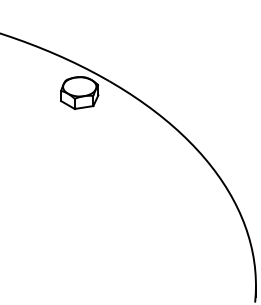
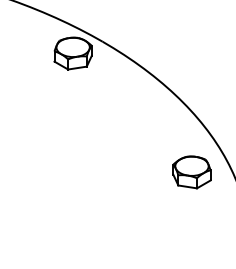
part: (198, 211) -> (191, 172), added

